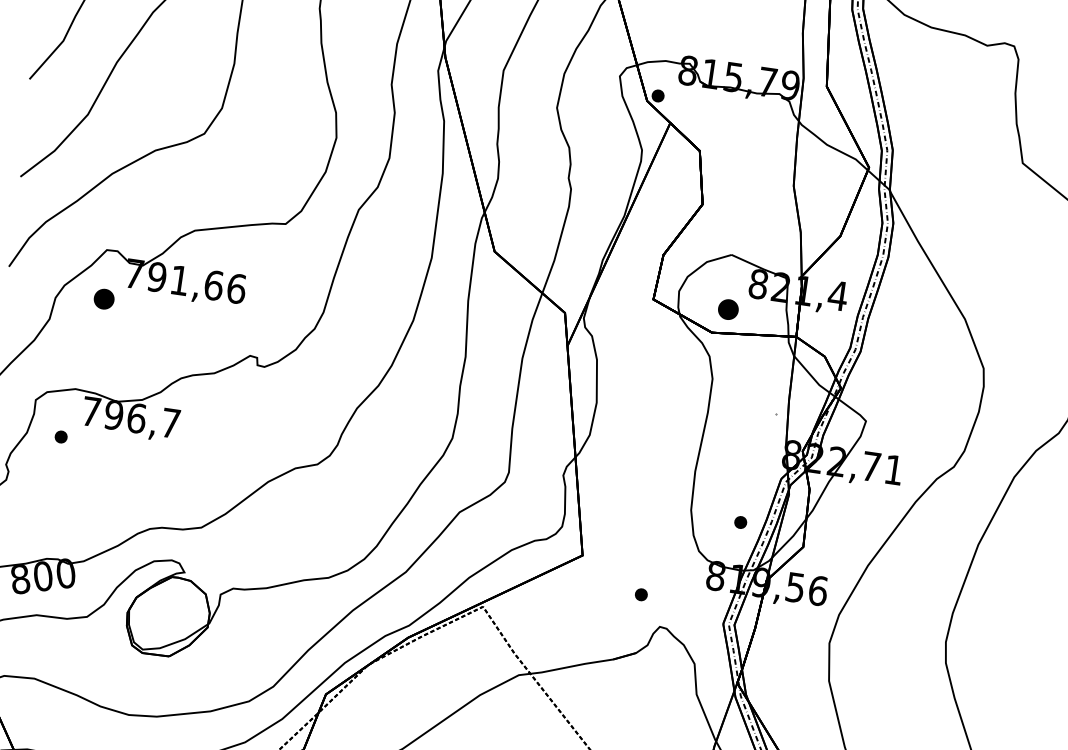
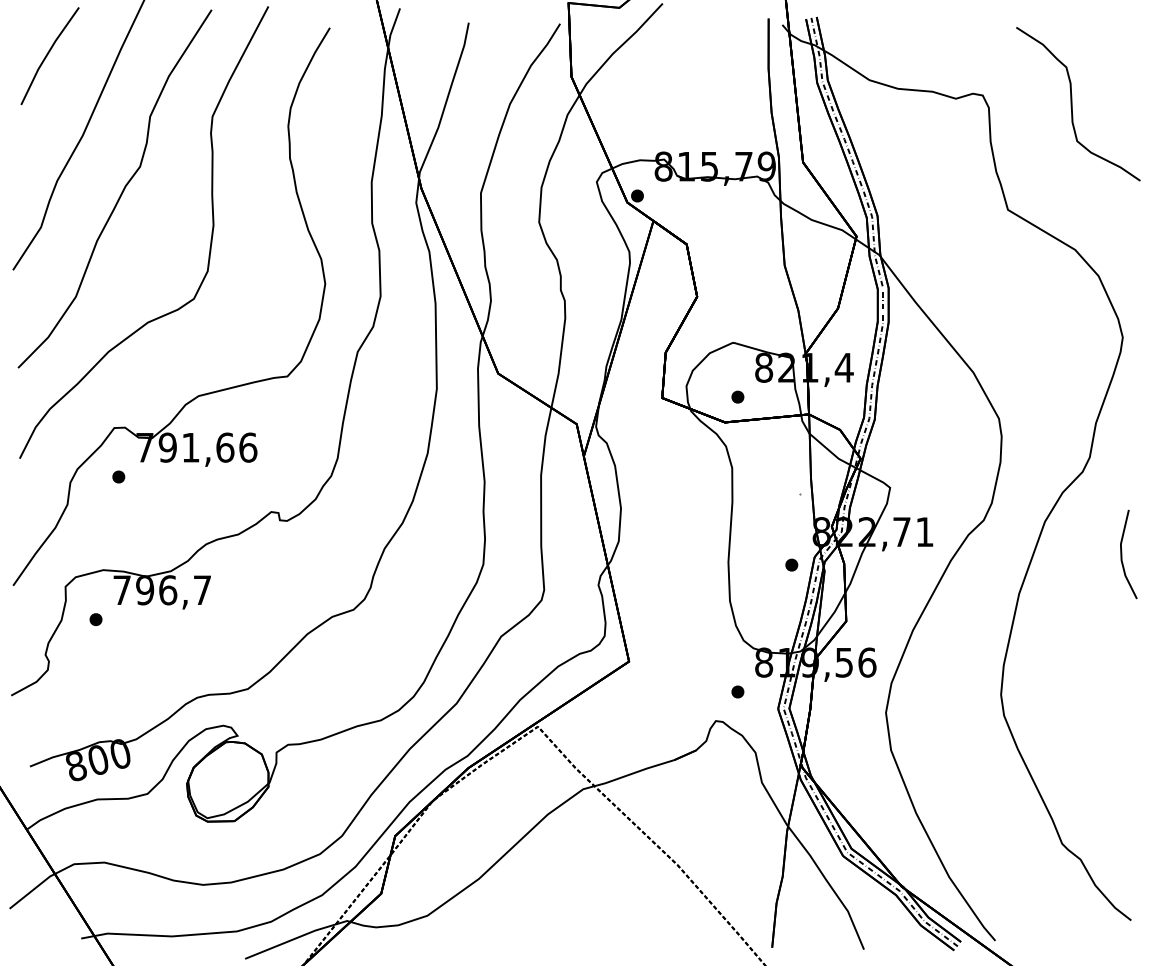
part: (104, 298) -> (118, 476), size x0.62
part: (728, 308) -> (737, 396), size x0.62
part: (740, 521) -> (791, 564), moved
part: (641, 594) -> (737, 691), moved

